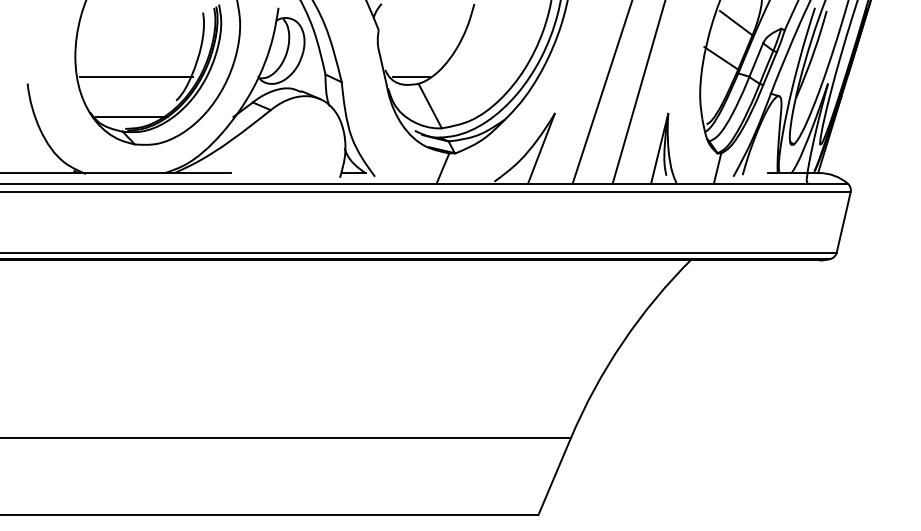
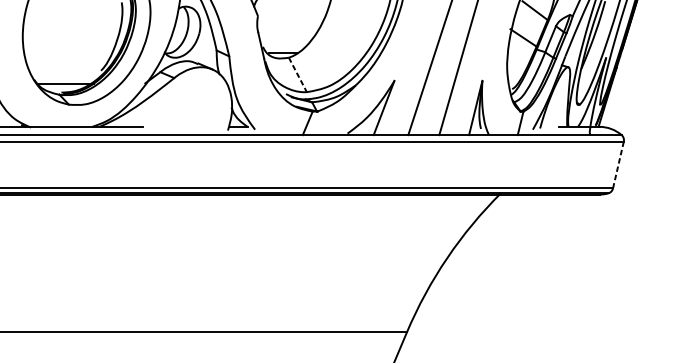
line: (136, 77) -> (70, 52), removed
line: (430, 106) -> (298, 75), solid -> dashed
line: (843, 222) -> (618, 165), solid -> dashed

